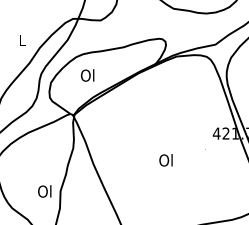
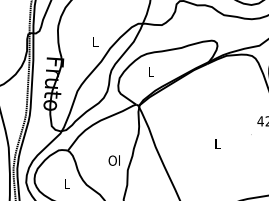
text: (87, 74) -> (150, 71), Ol -> L
text: (166, 159) -> (217, 143), Ol -> L
text: (43, 191) -> (113, 160), moved

